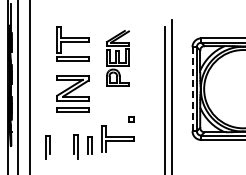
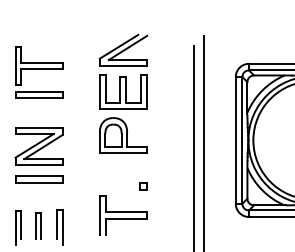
part: (72, 43) -> (38, 71), moved
part: (117, 58) -> (122, 94), size x1.43
line: (192, 89) -> (235, 140), dashed -> solid
part: (72, 93) -> (38, 154), moved
part: (89, 145) -> (38, 225), moved

